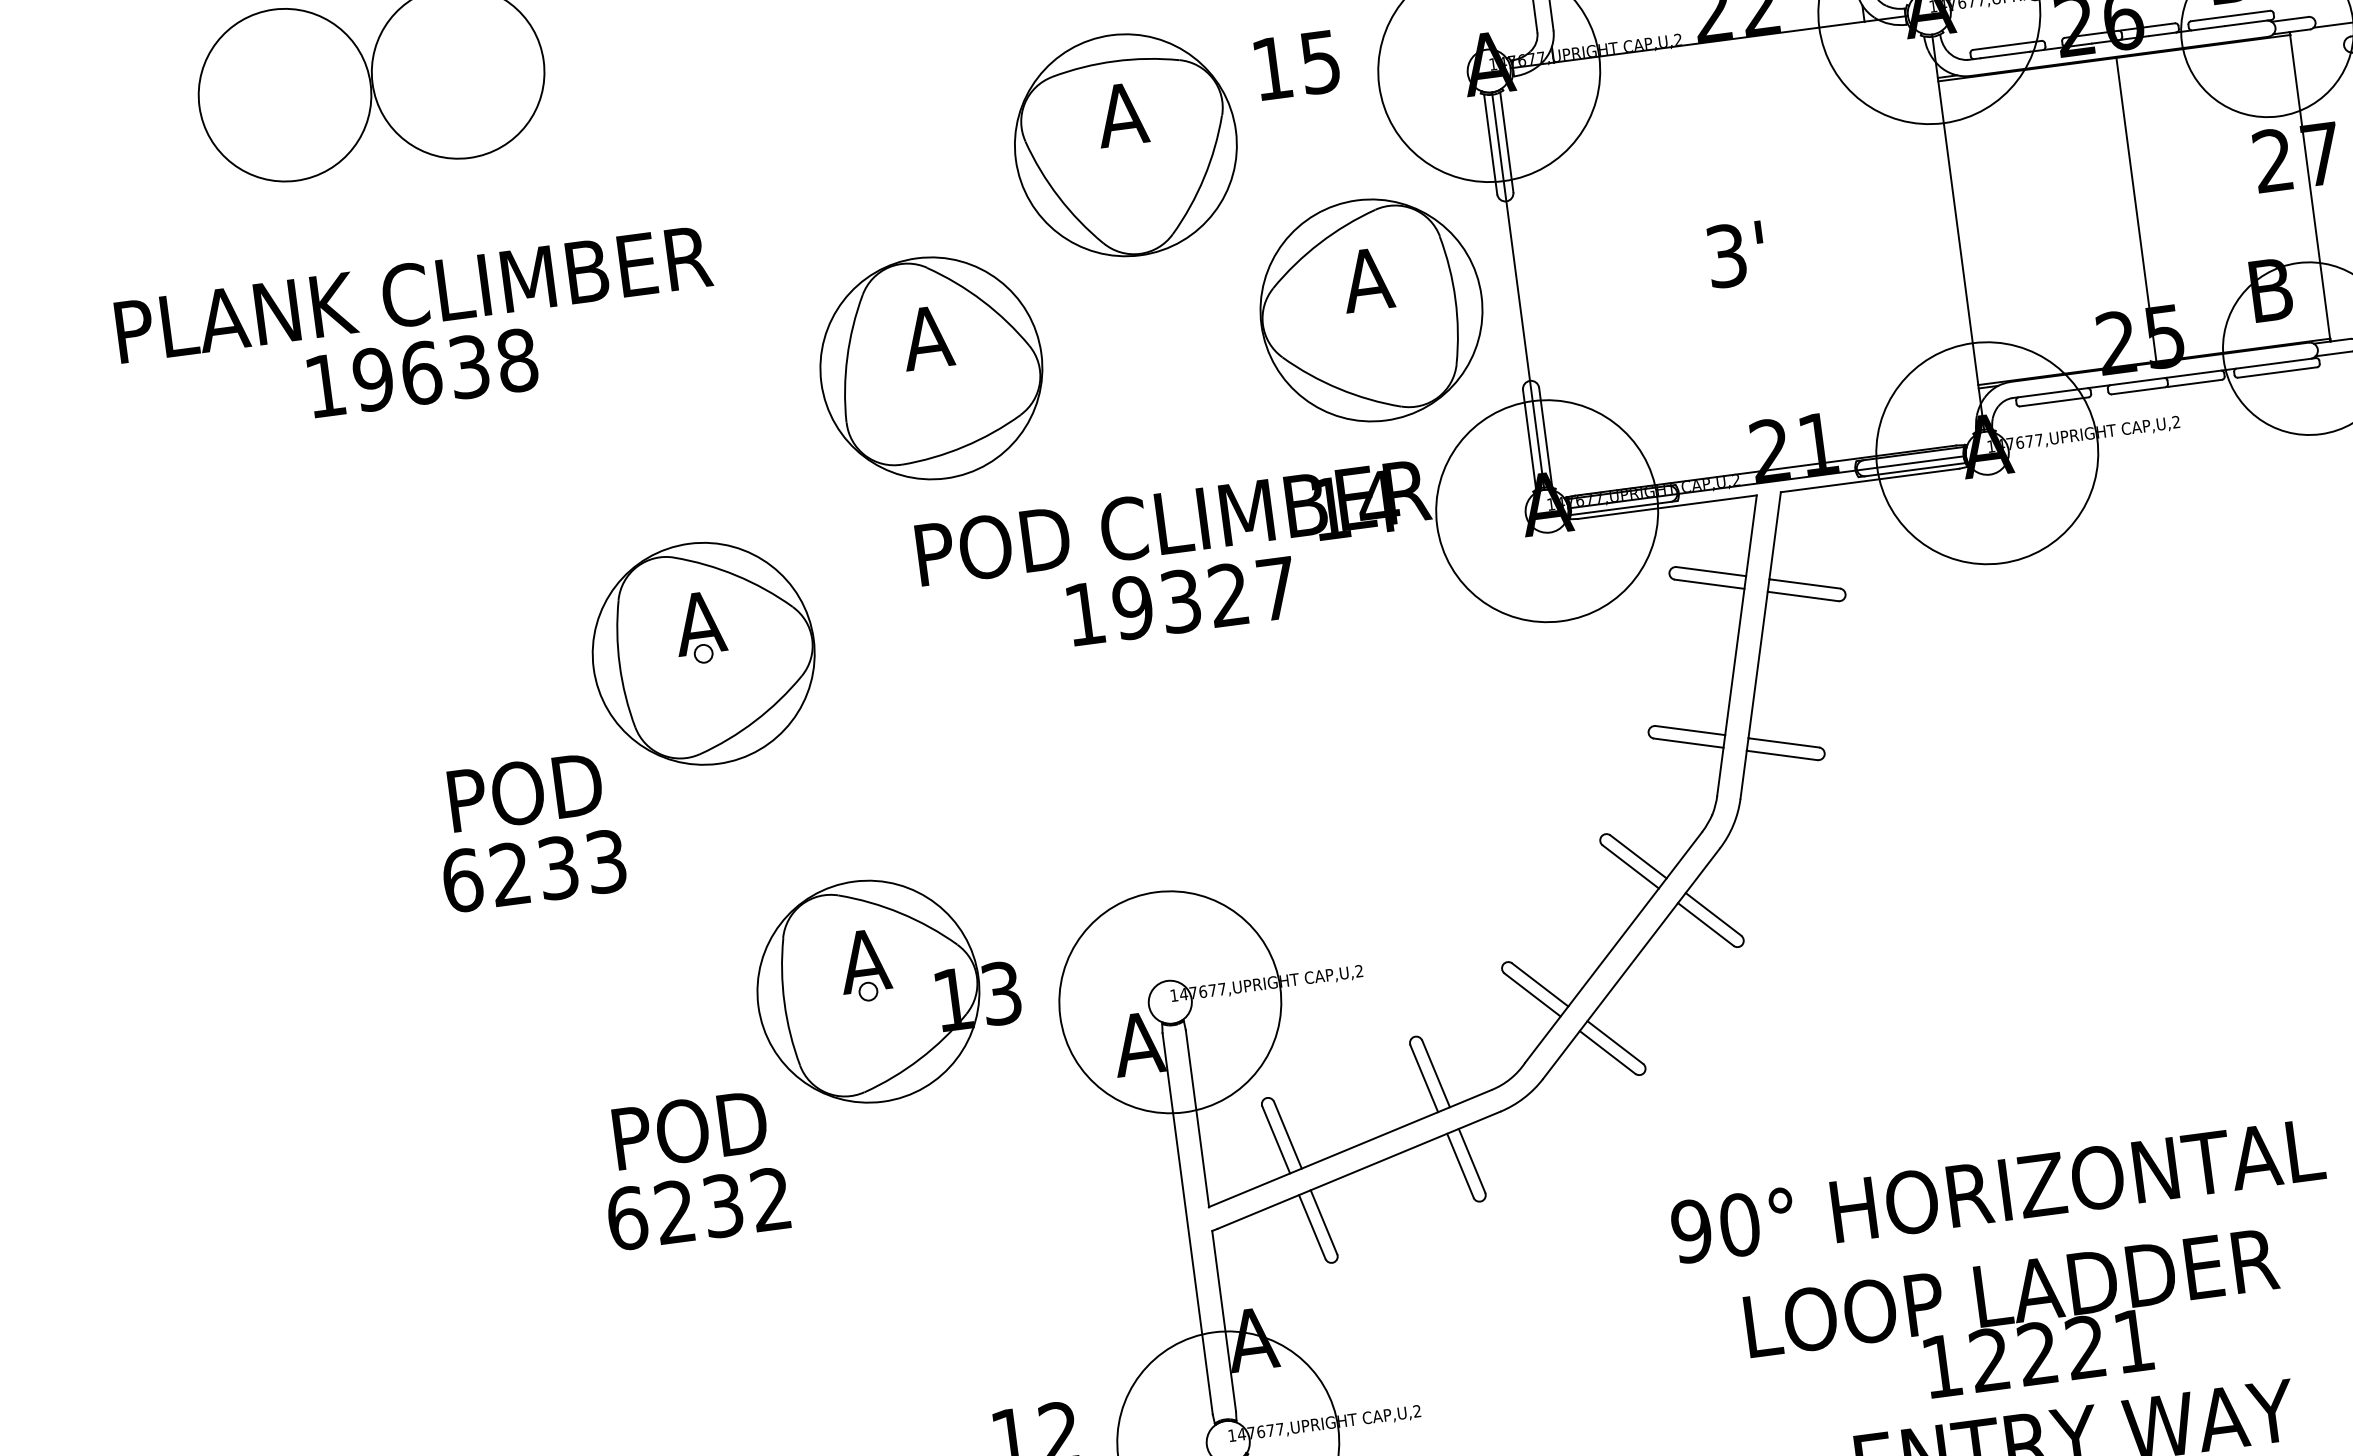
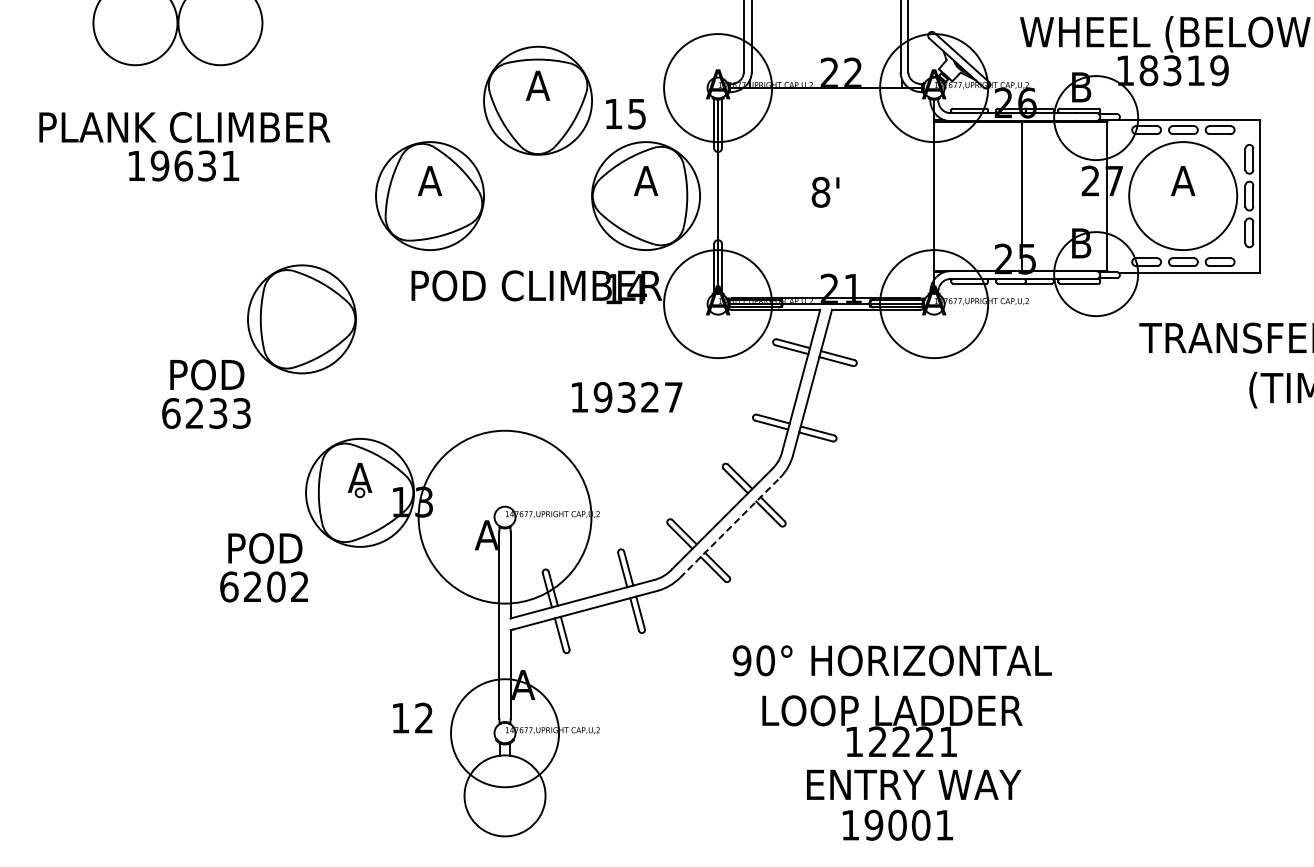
text: (1296, 66) -> (625, 114), moved
text: (1725, 256) -> (820, 192), 3' -> 8'
text: (516, 359) -> (230, 165), 19638 -> 19631
text: (1182, 601) -> (627, 397), moved
part: (701, 627) -> (302, 306), removed
line: (1630, 963) -> (729, 527), solid -> dashed
circle: (1171, 1002) -> (505, 517), size x1.6
text: (723, 1204) -> (276, 586), 6232 -> 6202

